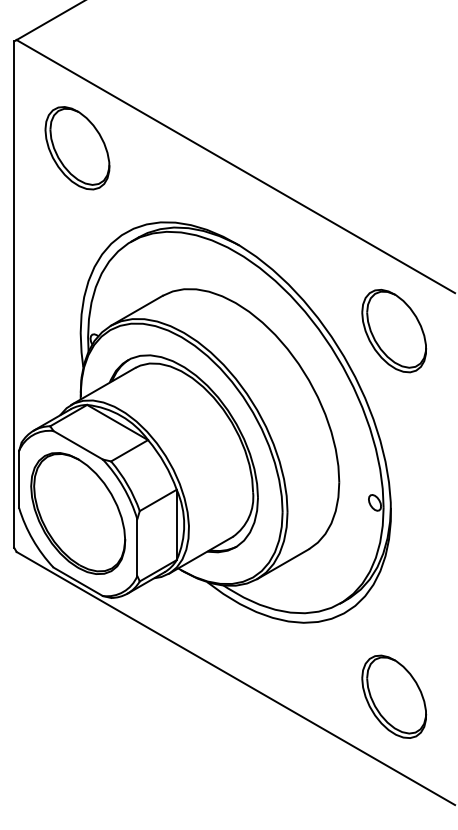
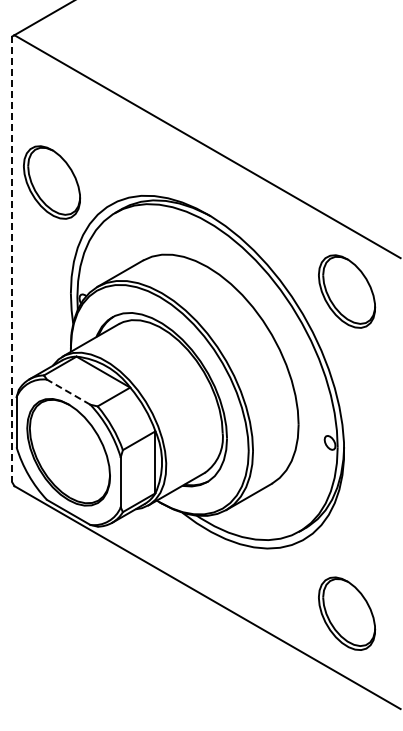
part: (78, 148) -> (52, 182), moved
line: (14, 294) -> (12, 259), solid -> dashed
line: (78, 444) -> (68, 391), solid -> dashed

